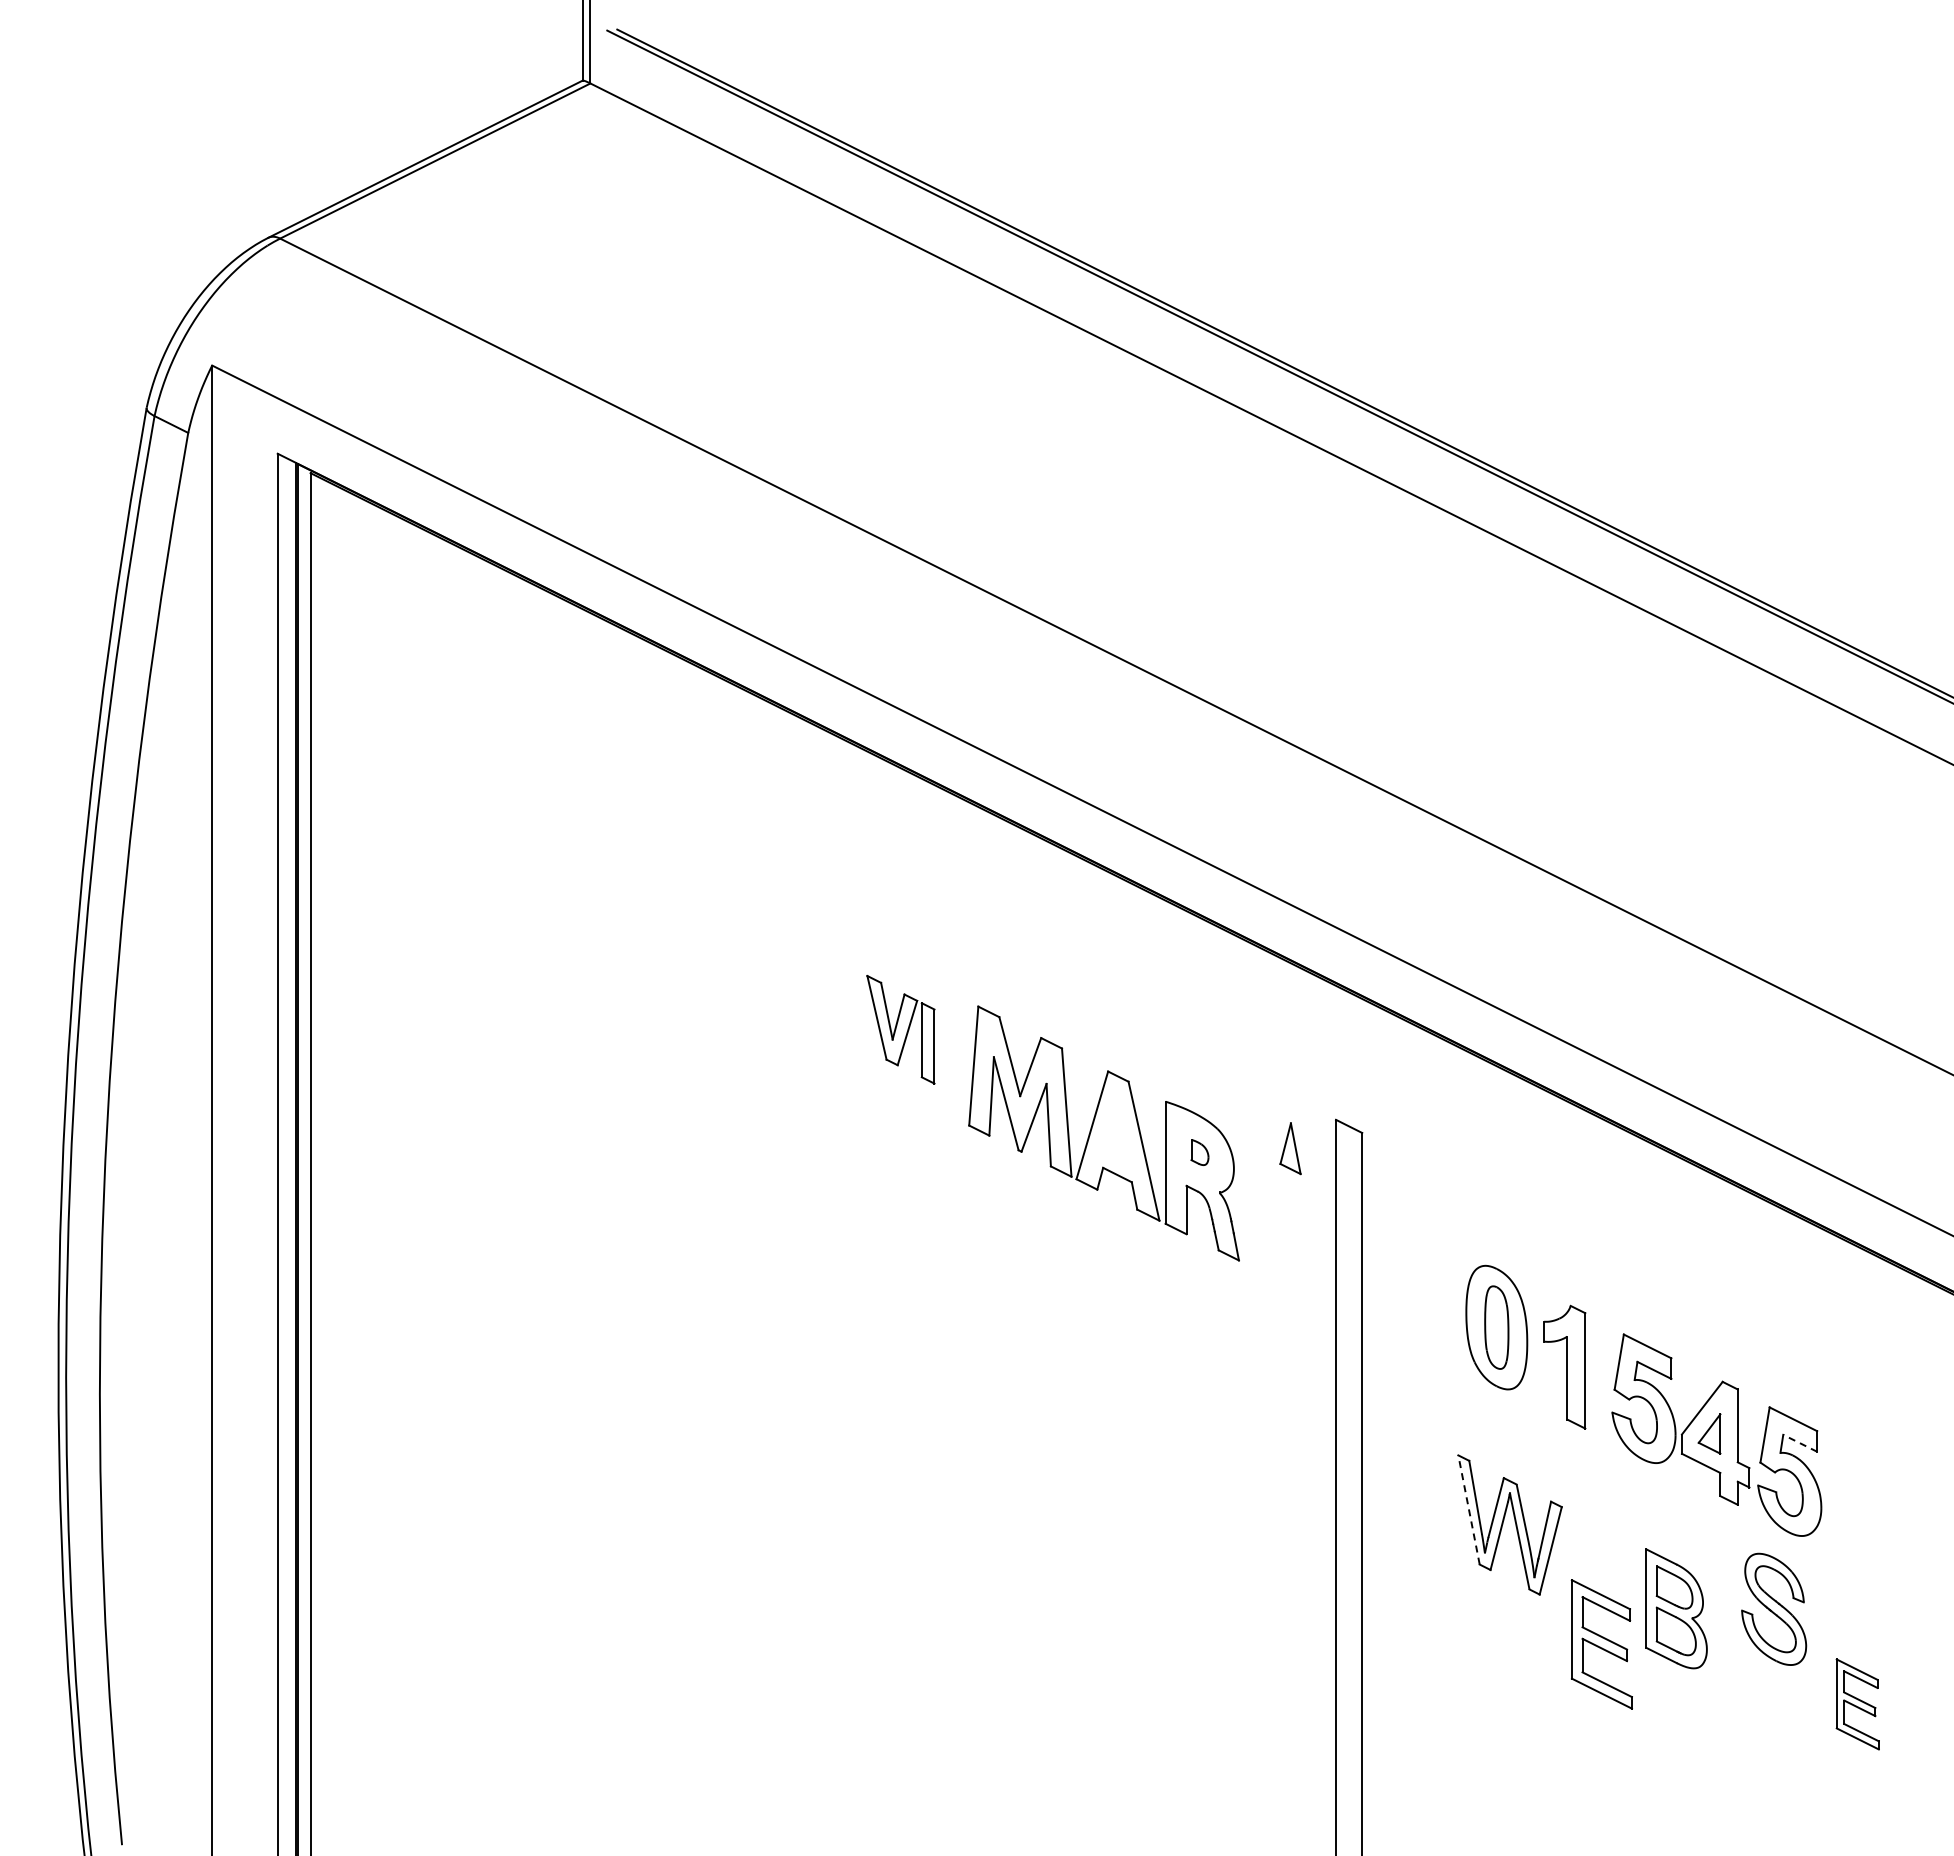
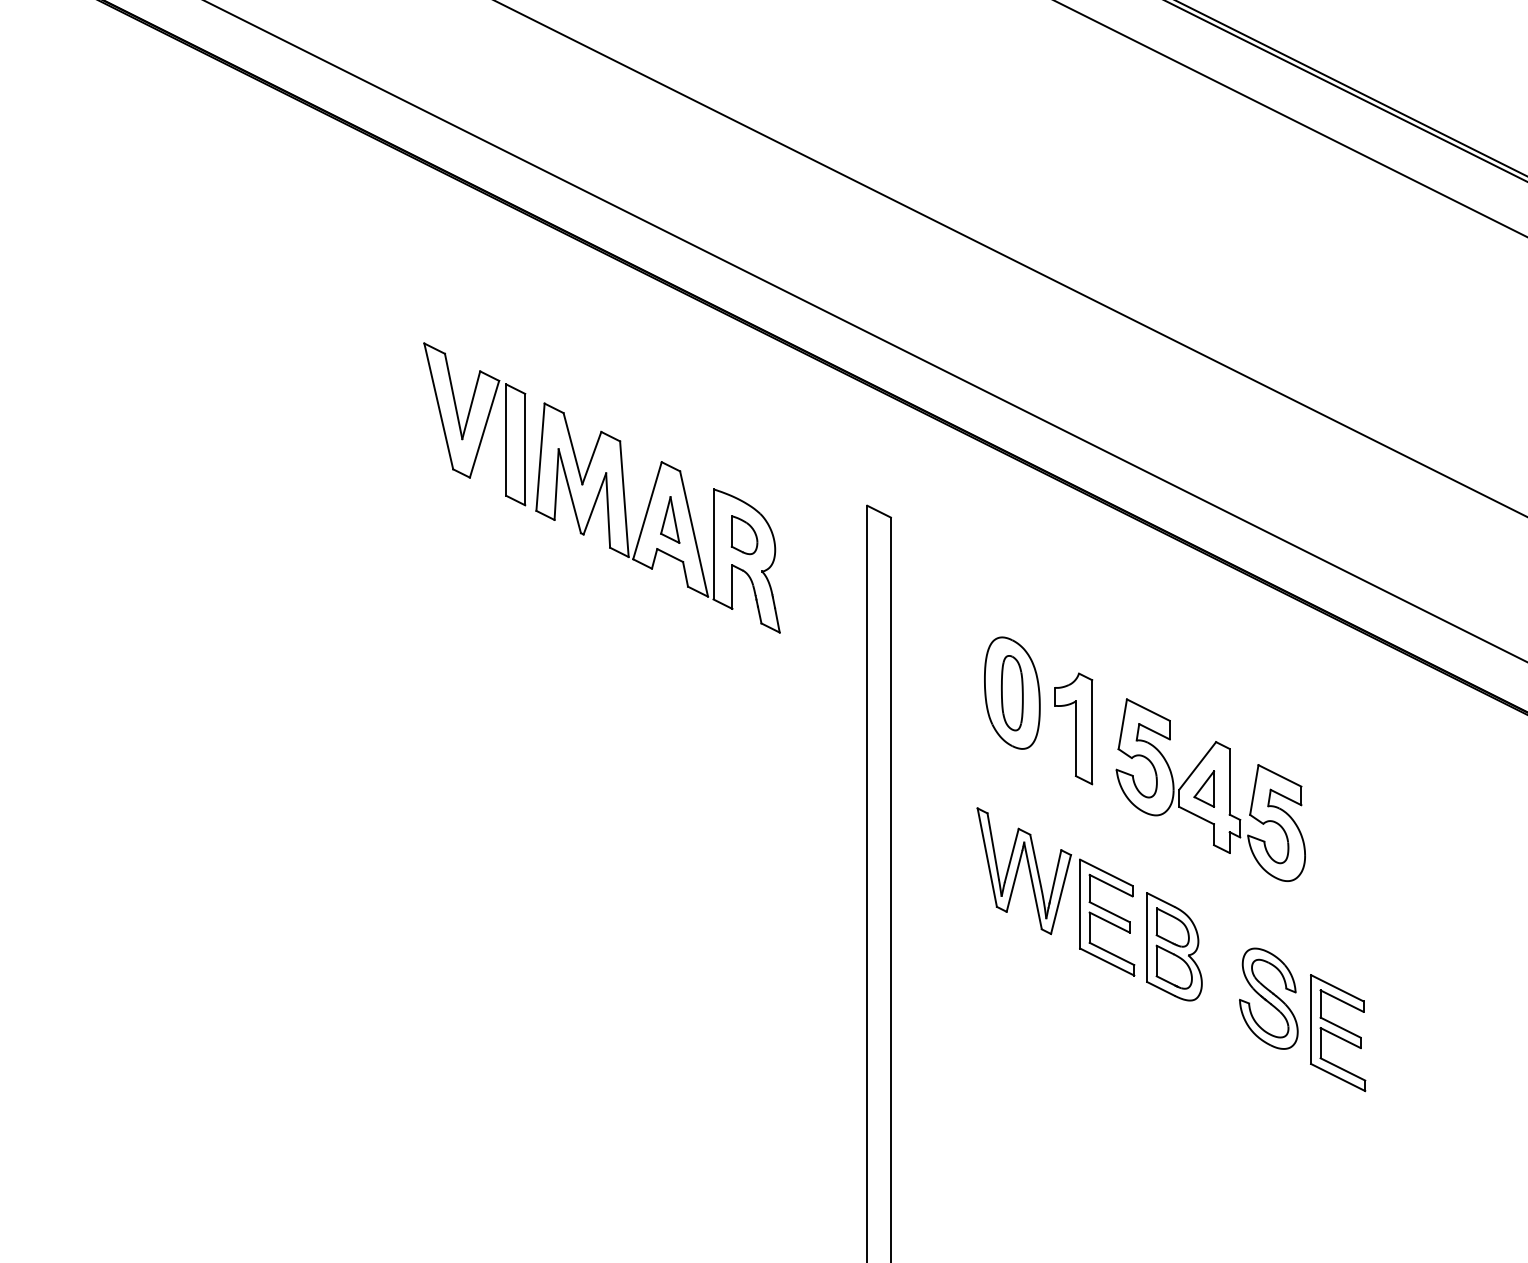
part: (900, 1029) -> (474, 424), size x1.67
part: (1290, 1148) -> (670, 519), moved
part: (1199, 1152) -> (744, 535), size x1.67
line: (1800, 1443) -> (1286, 797), dashed -> solid
line: (1469, 1509) -> (987, 857), dashed -> solid
part: (1774, 1608) -> (1269, 997), moved
part: (1601, 1644) -> (1106, 917), moved
part: (1857, 1704) -> (1337, 1033), size x1.43

